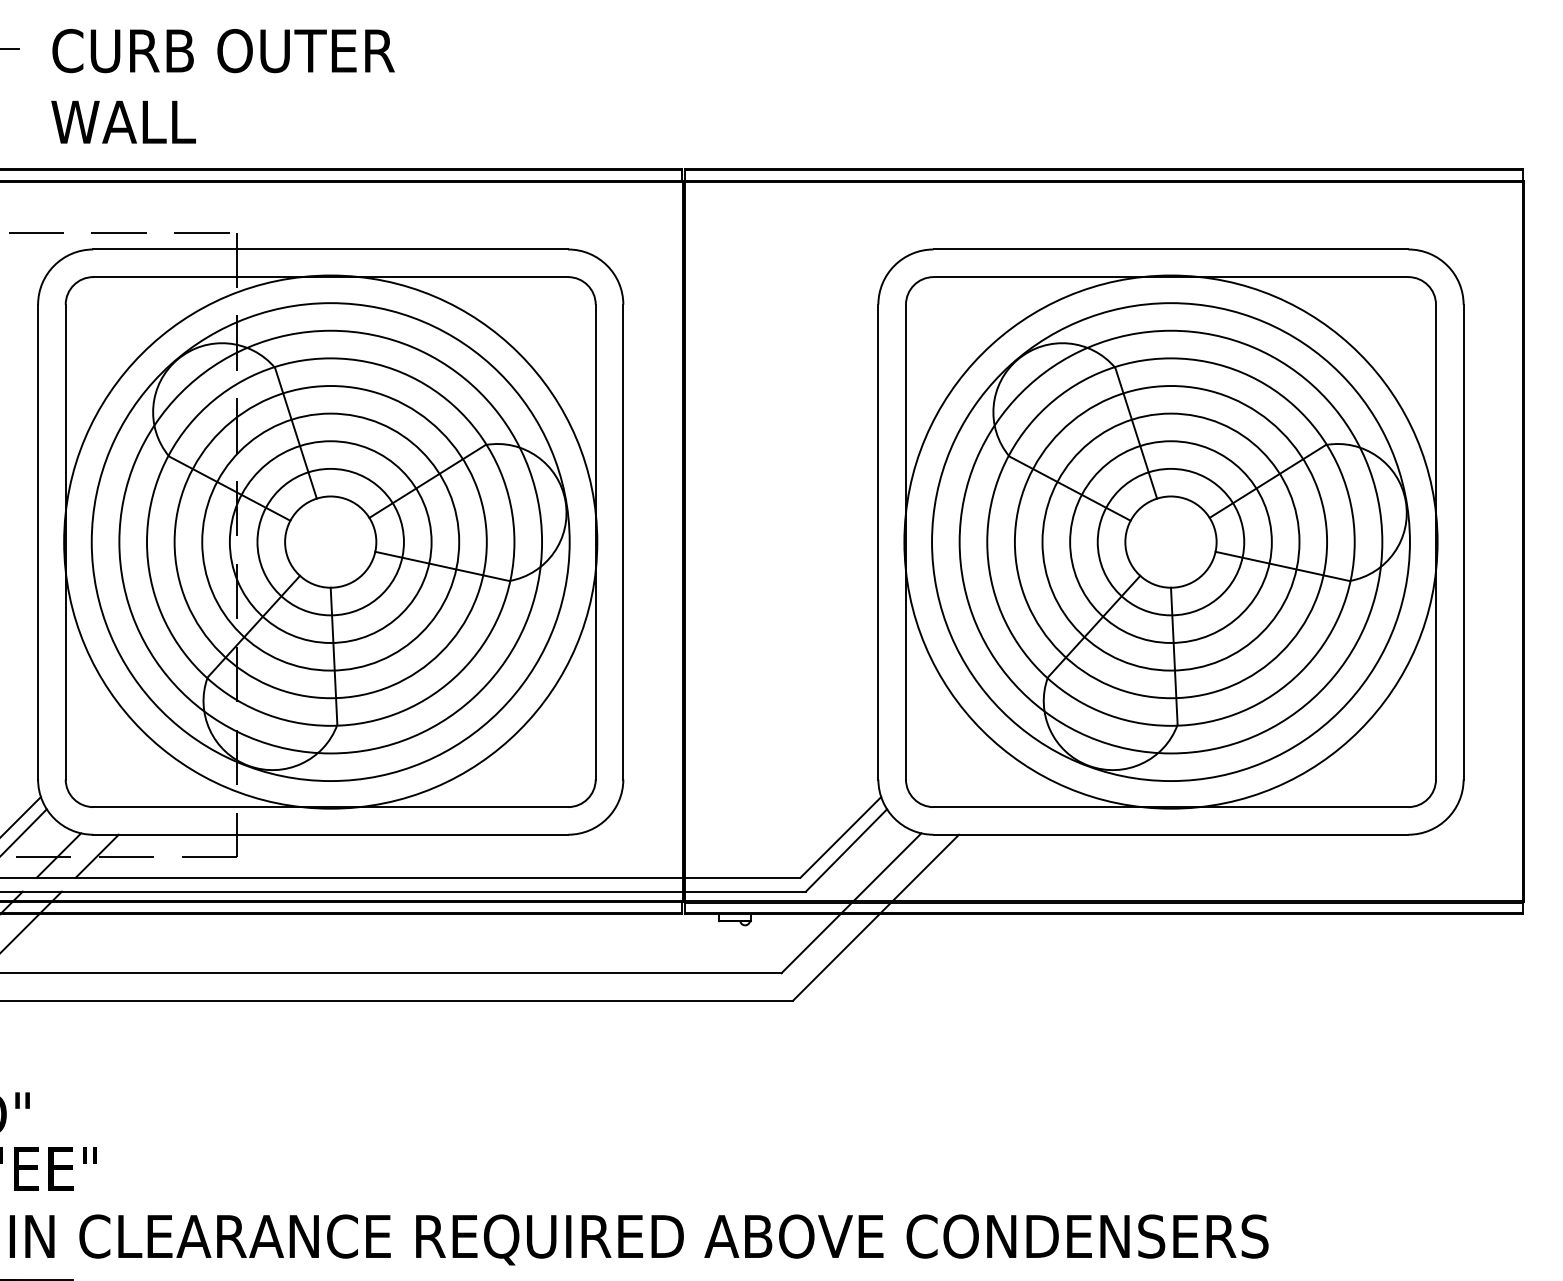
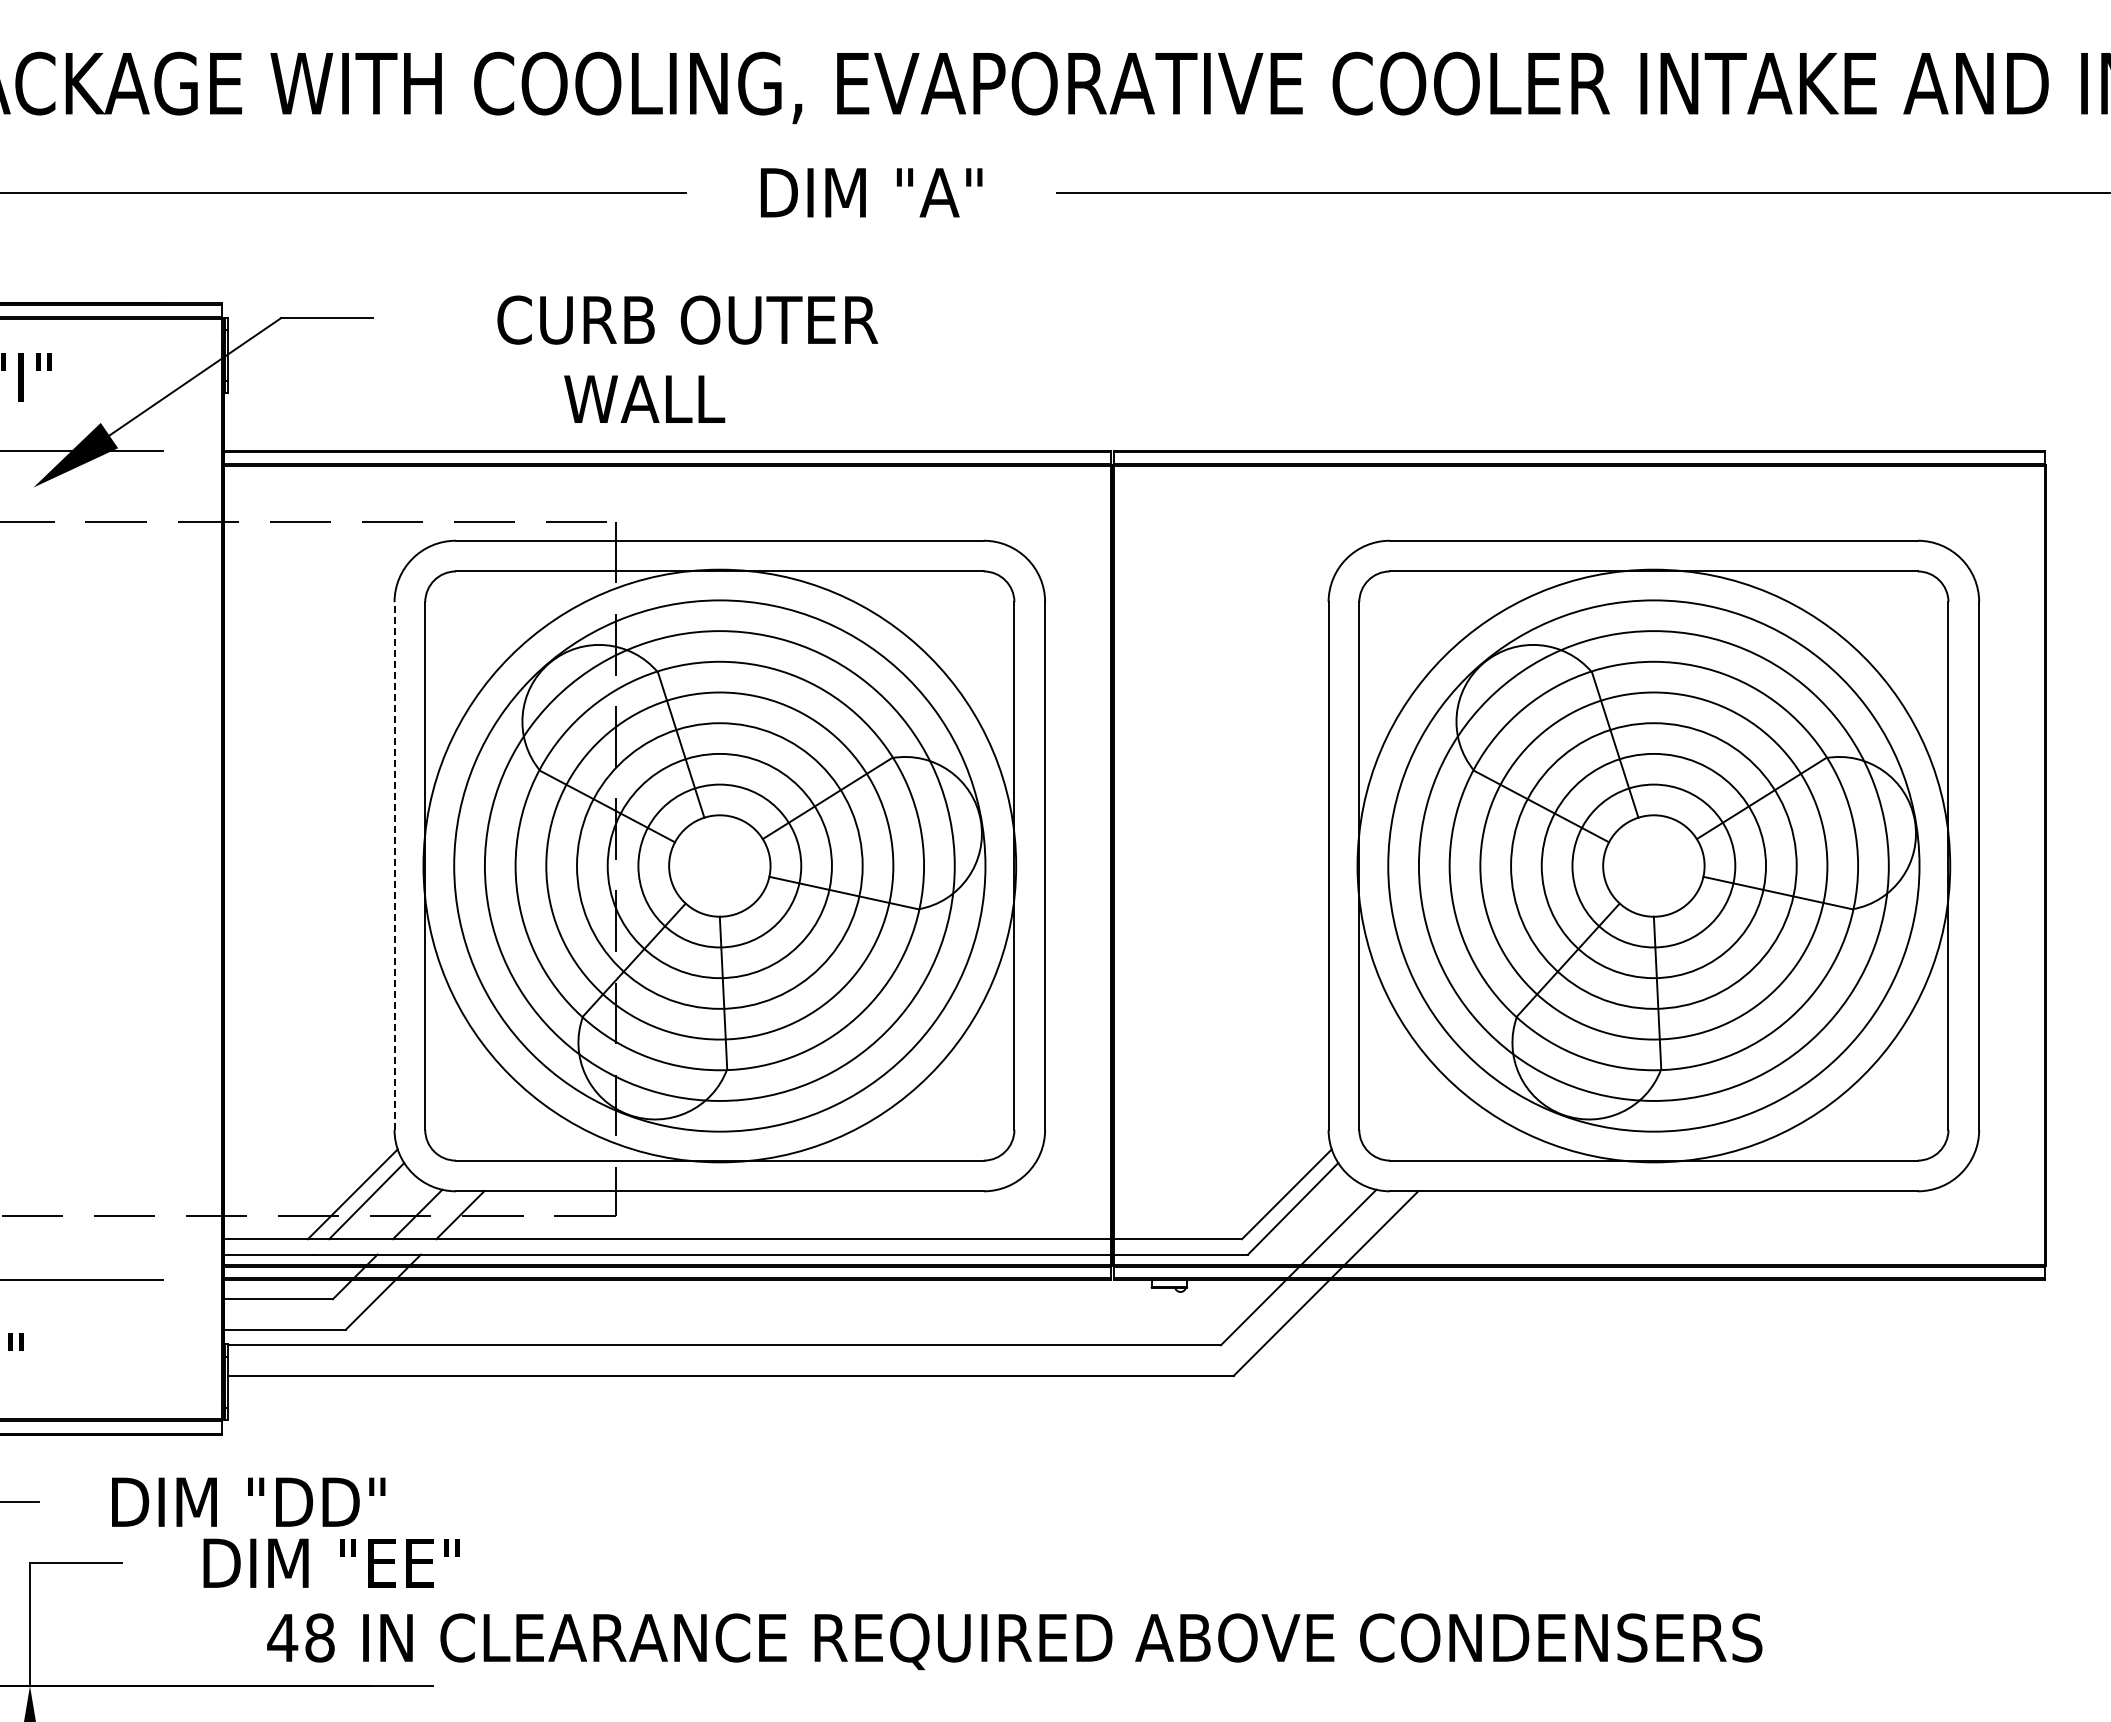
text: (223, 50) -> (687, 319), moved
text: (123, 121) -> (644, 398), moved
line: (38, 542) -> (394, 866), solid -> dashed

